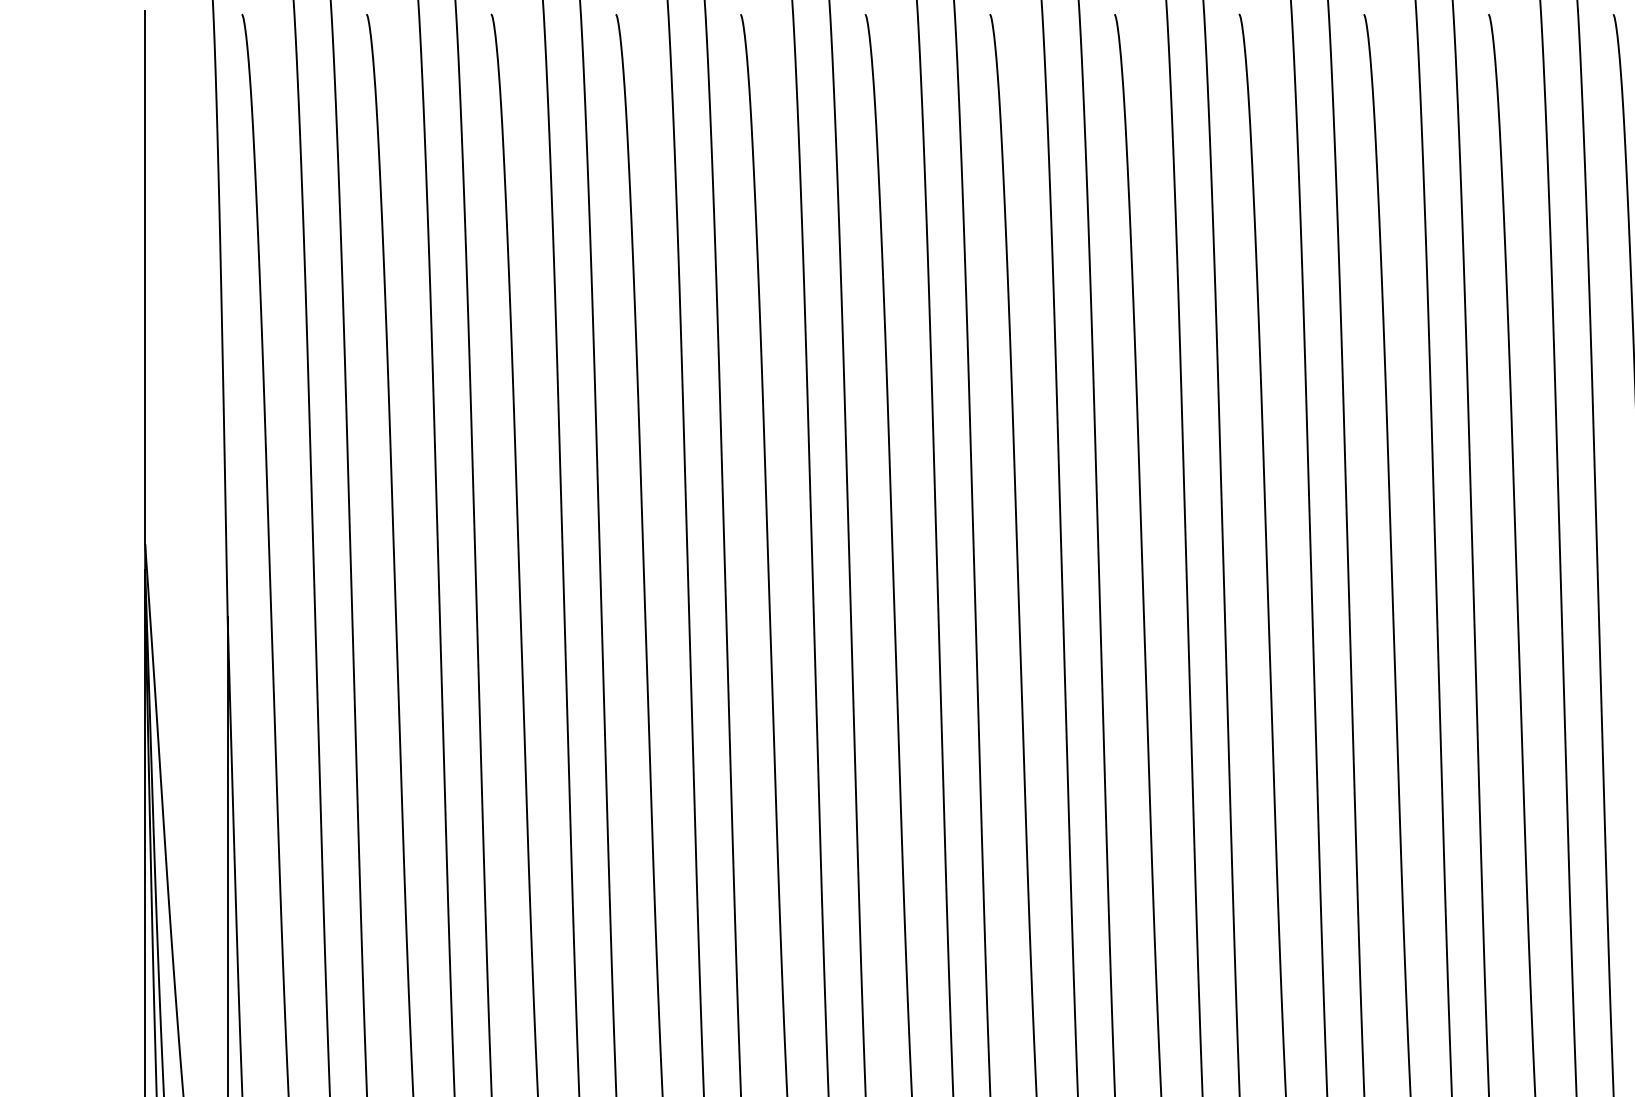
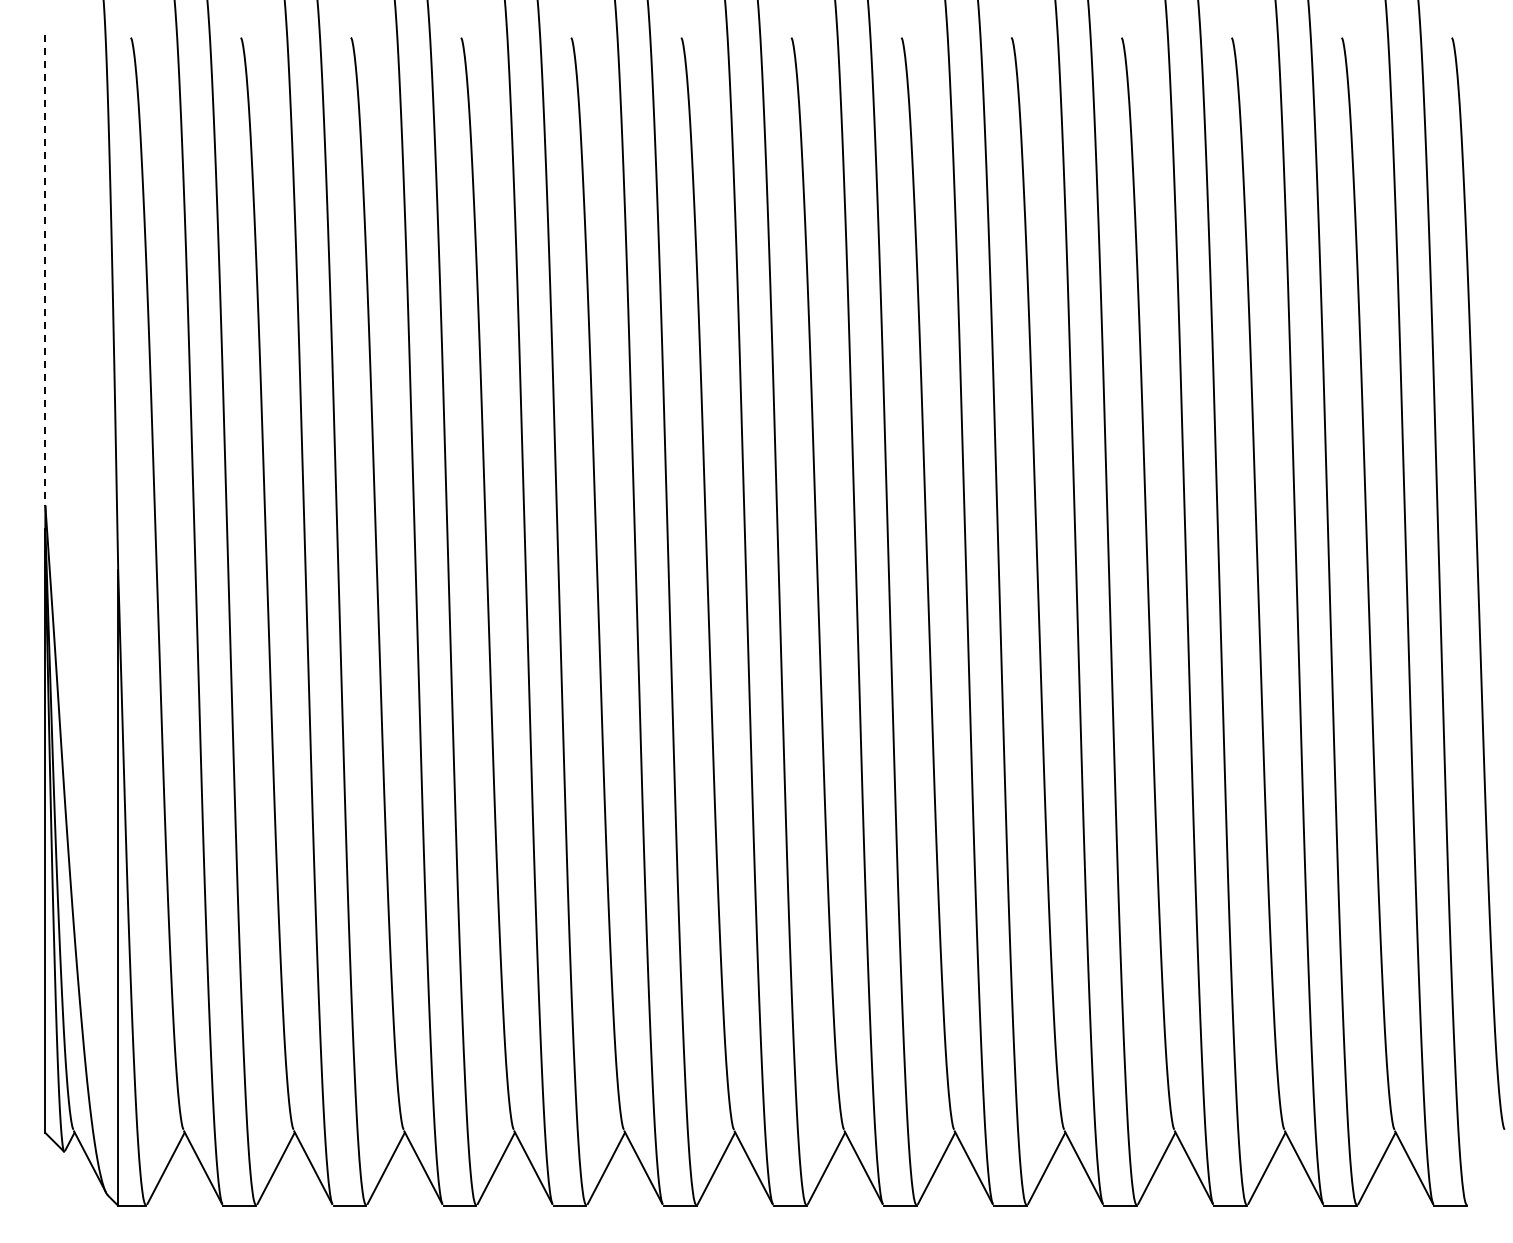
line: (145, 277) -> (45, 270), solid -> dashed

